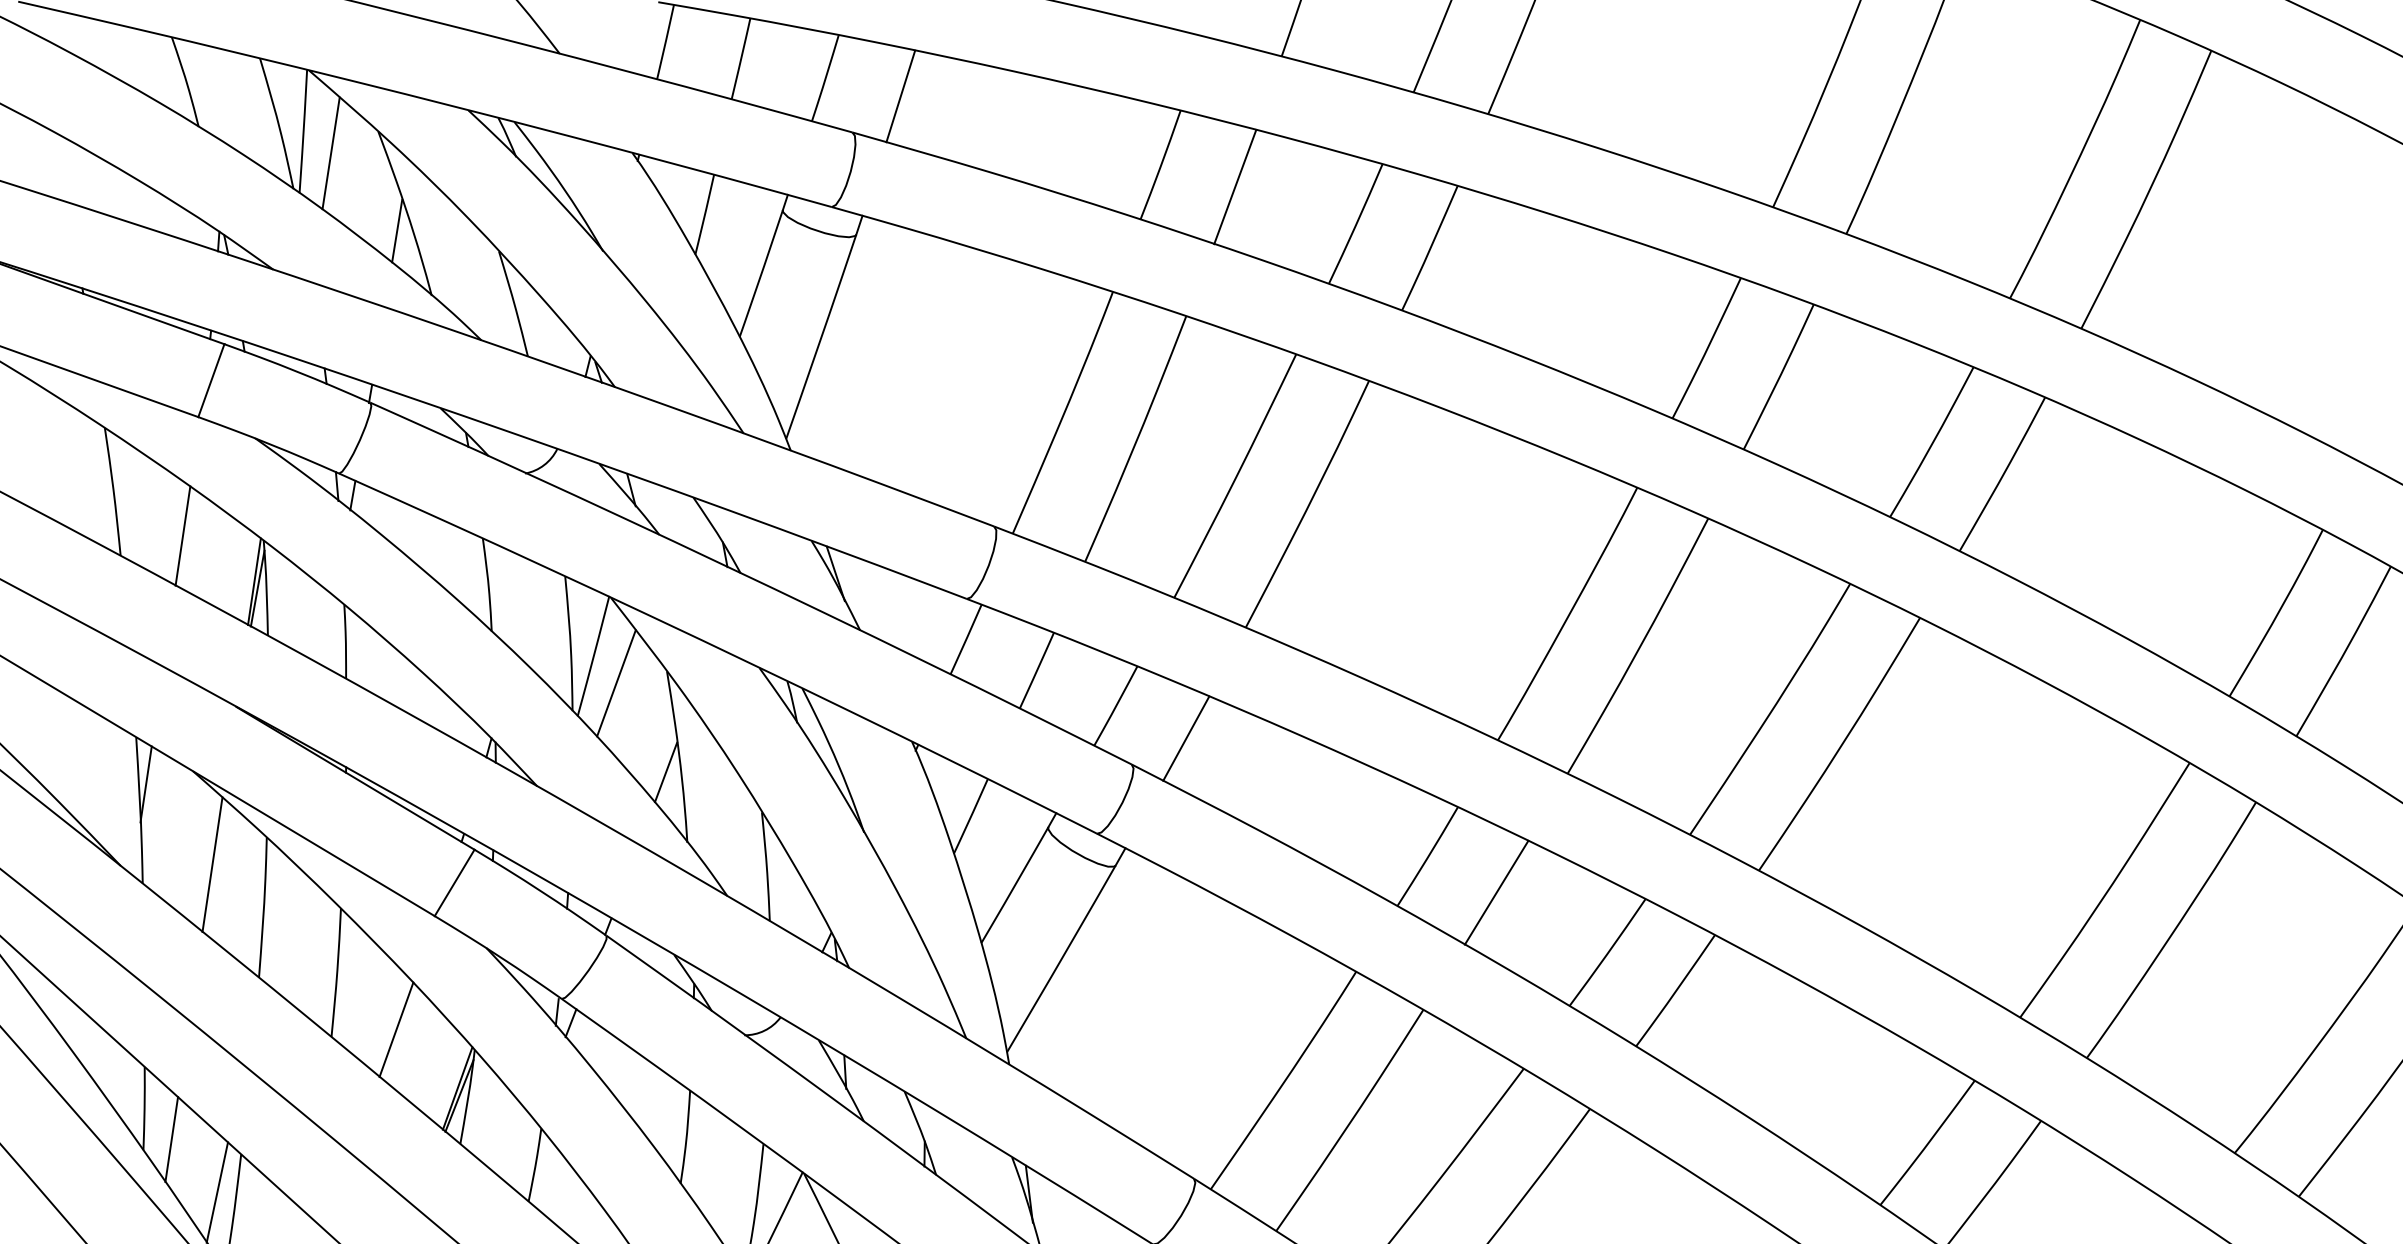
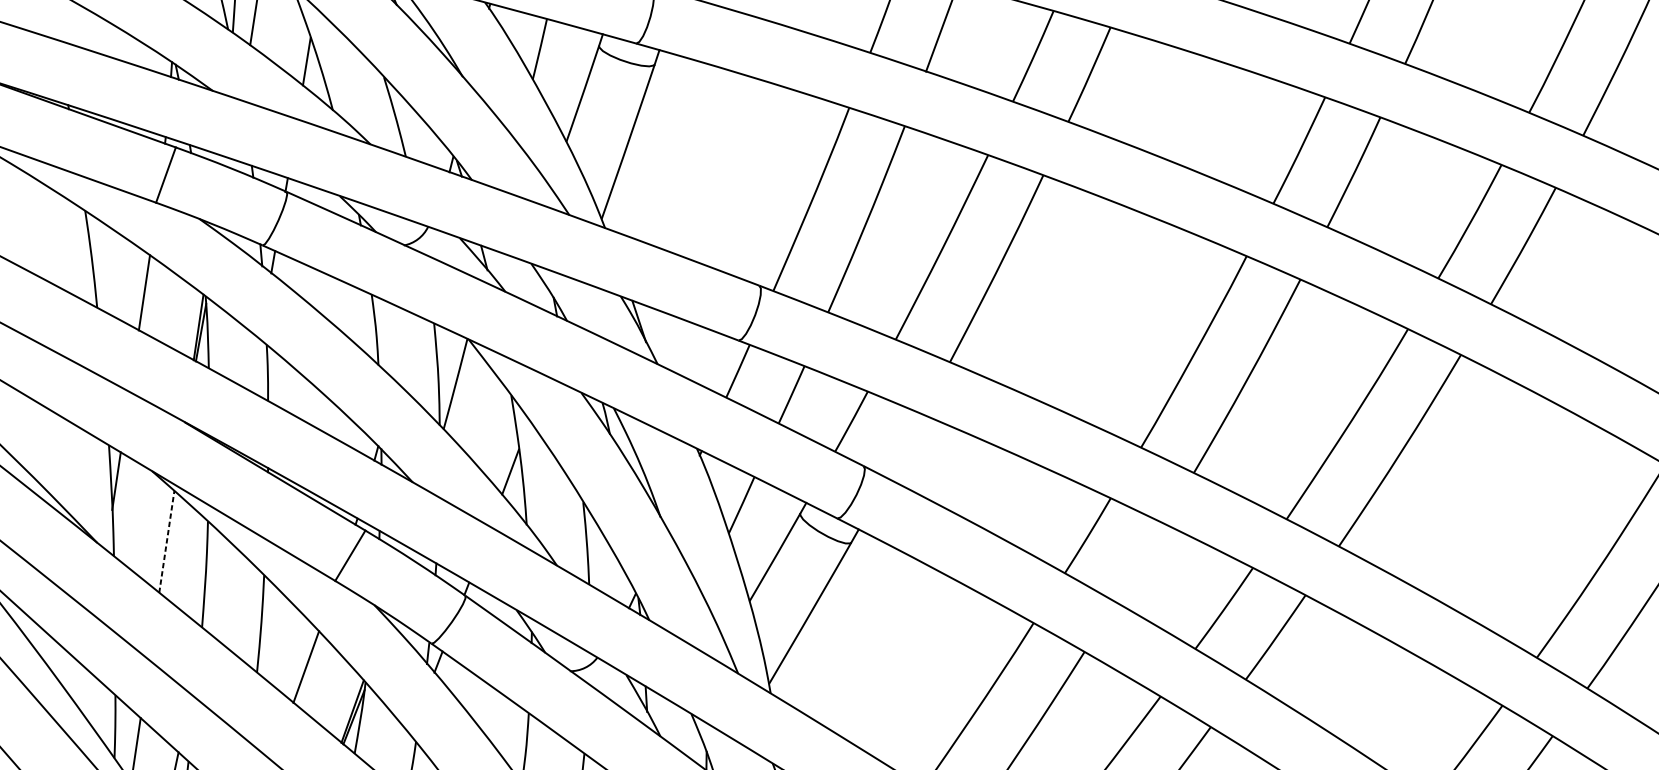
line: (616, 683) -> (473, 404), removed
line: (1186, 738) -> (905, 446), removed
line: (212, 864) -> (166, 541), solid -> dashed
line: (1496, 892) -> (1139, 563), removed

